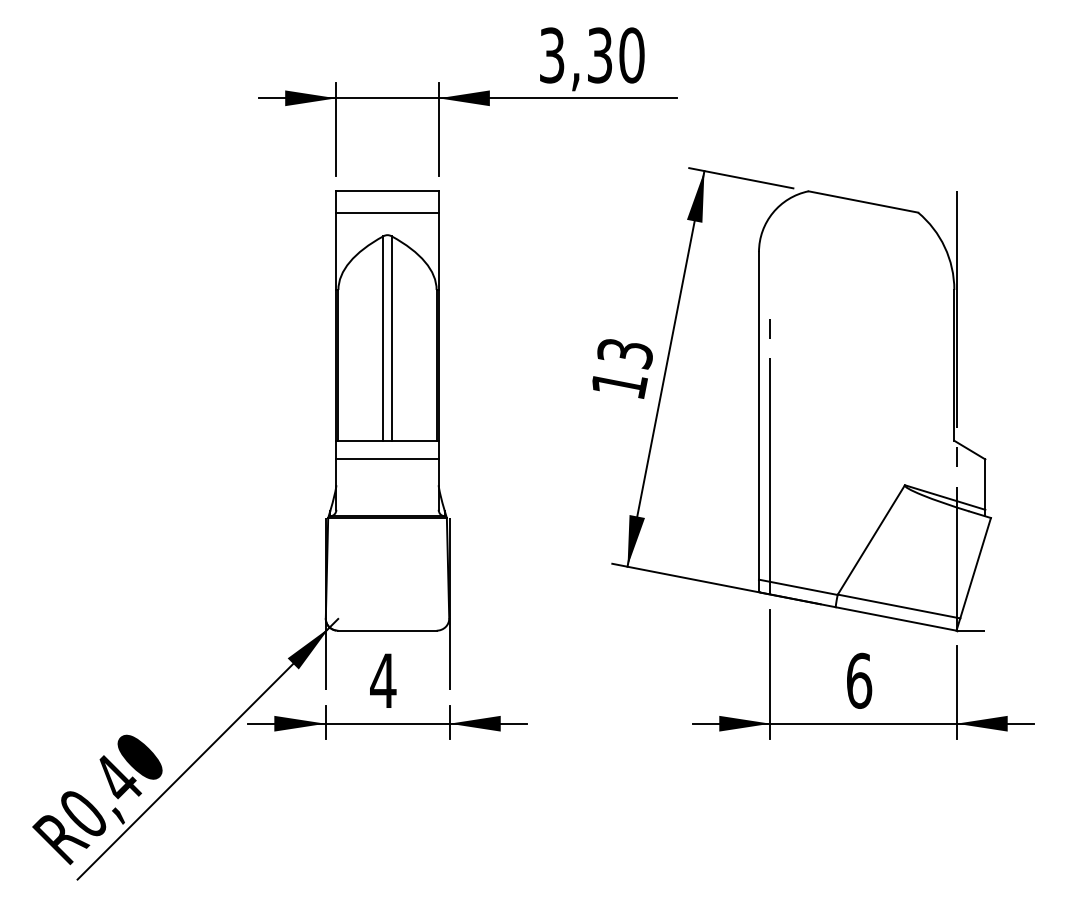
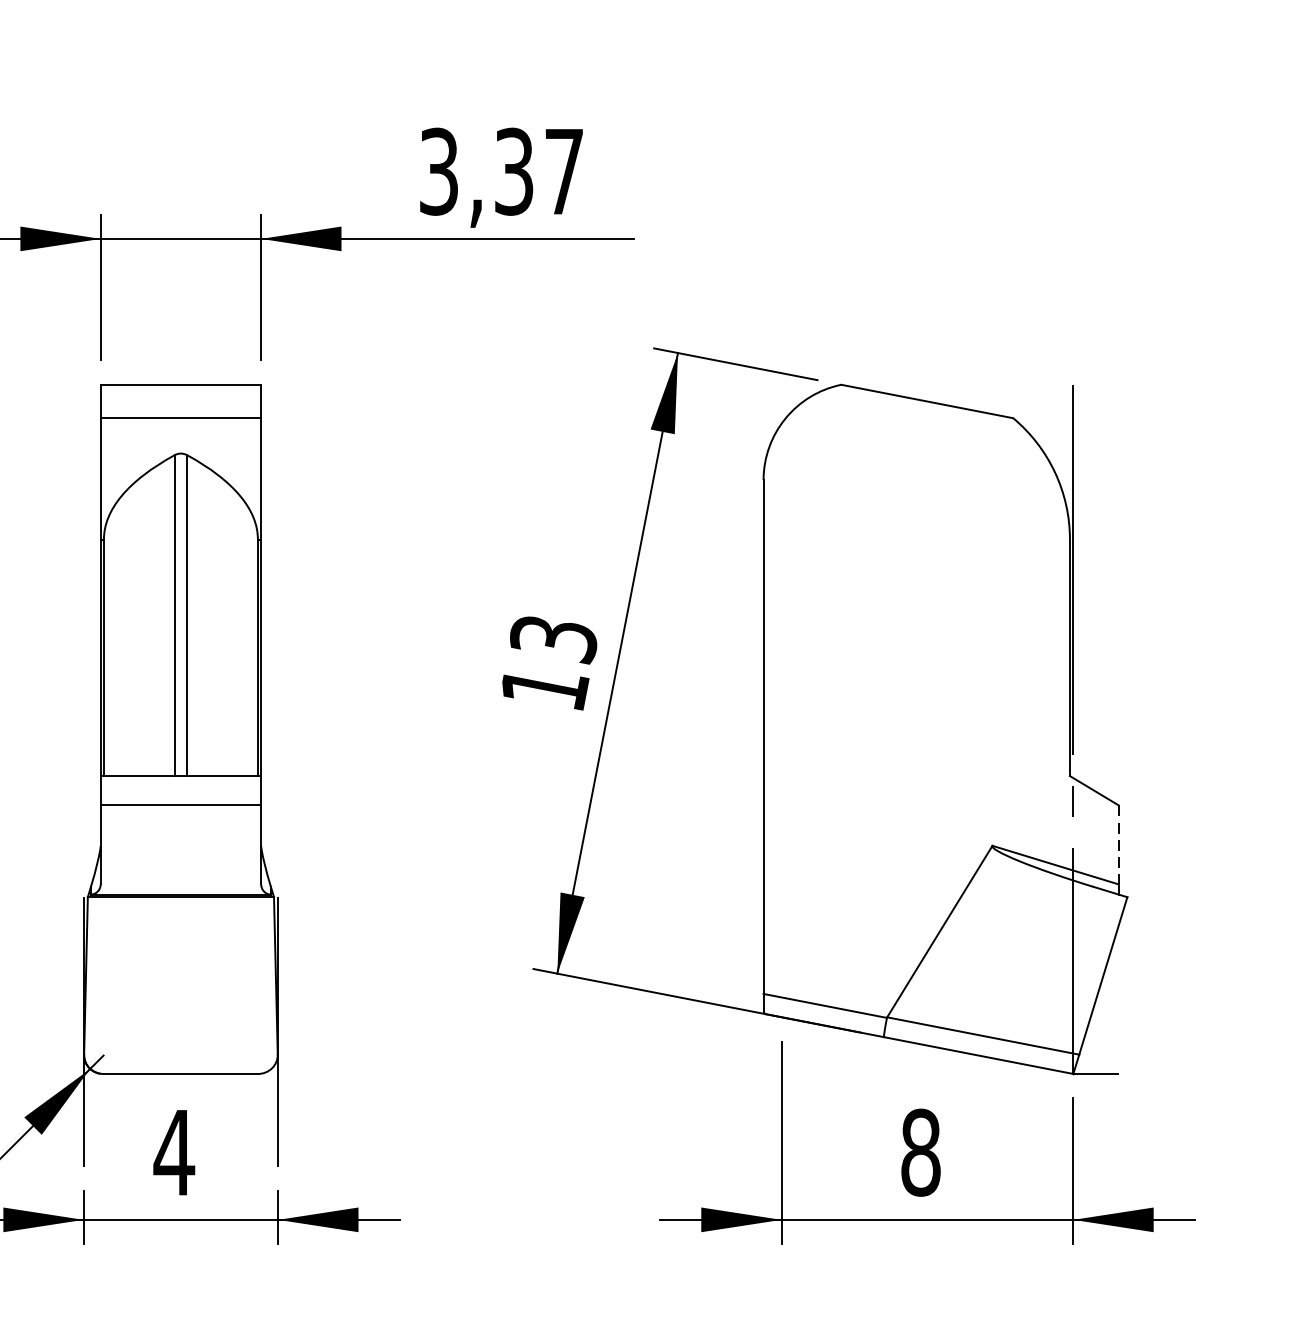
text: (631, 55) -> (563, 171), 3,30 -> 3,37
line: (770, 456) -> (781, 800), removed
line: (985, 485) -> (1118, 846), solid -> dashed
text: (859, 680) -> (921, 1152), 6 -> 8

